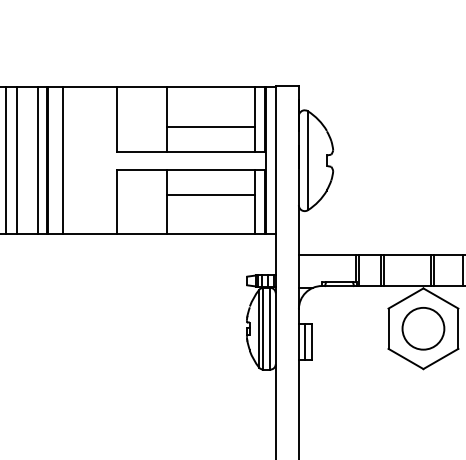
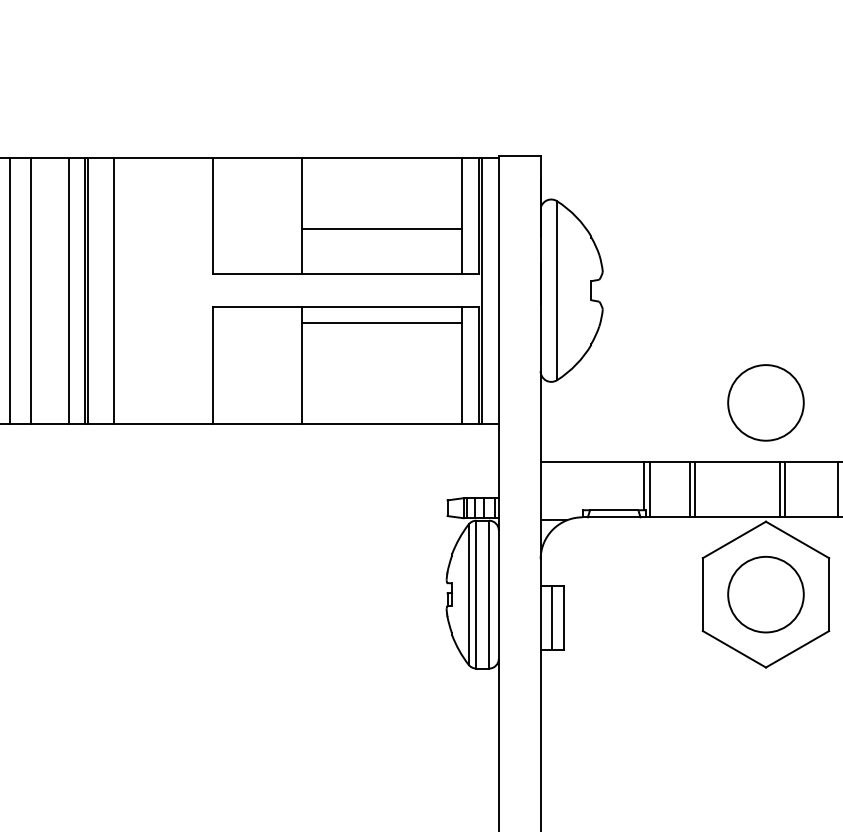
line: (211, 194) -> (382, 322), moved
circle: (423, 222) -> (766, 402), added

